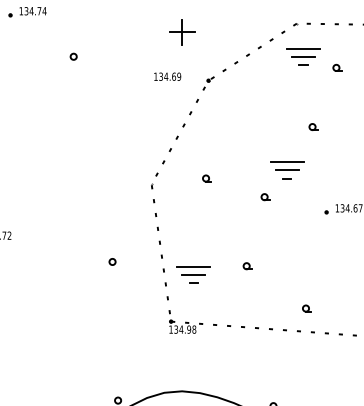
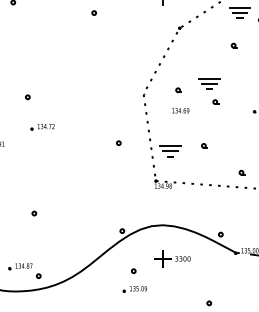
text: (167, 76) -> (180, 110), moved
part: (312, 126) -> (233, 45), moved
part: (287, 169) -> (209, 83), moved

